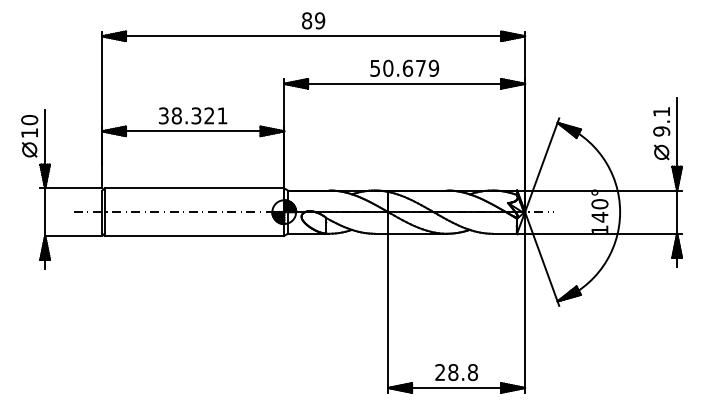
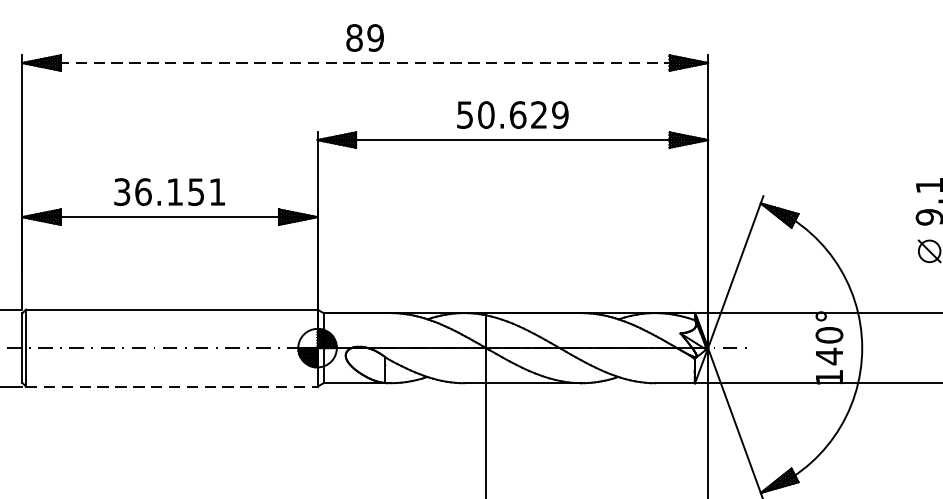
line: (314, 36) -> (366, 63), solid -> dashed
text: (420, 67) -> (538, 113), 50.679 -> 50.629
text: (192, 115) -> (168, 191), 38.321 -> 36.151
line: (194, 235) -> (172, 386), solid -> dashed

